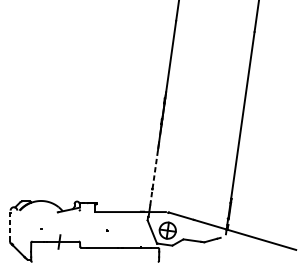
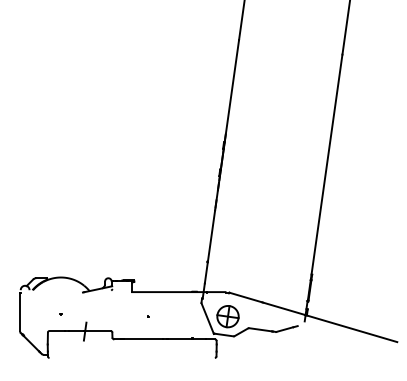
line: (153, 177) -> (209, 246), dashed -> solid
line: (10, 227) -> (20, 312), dashed -> solid

